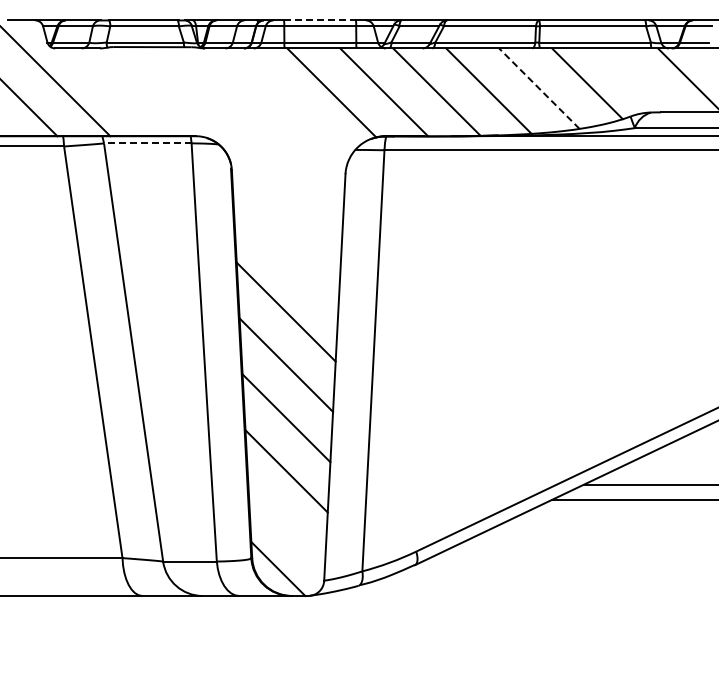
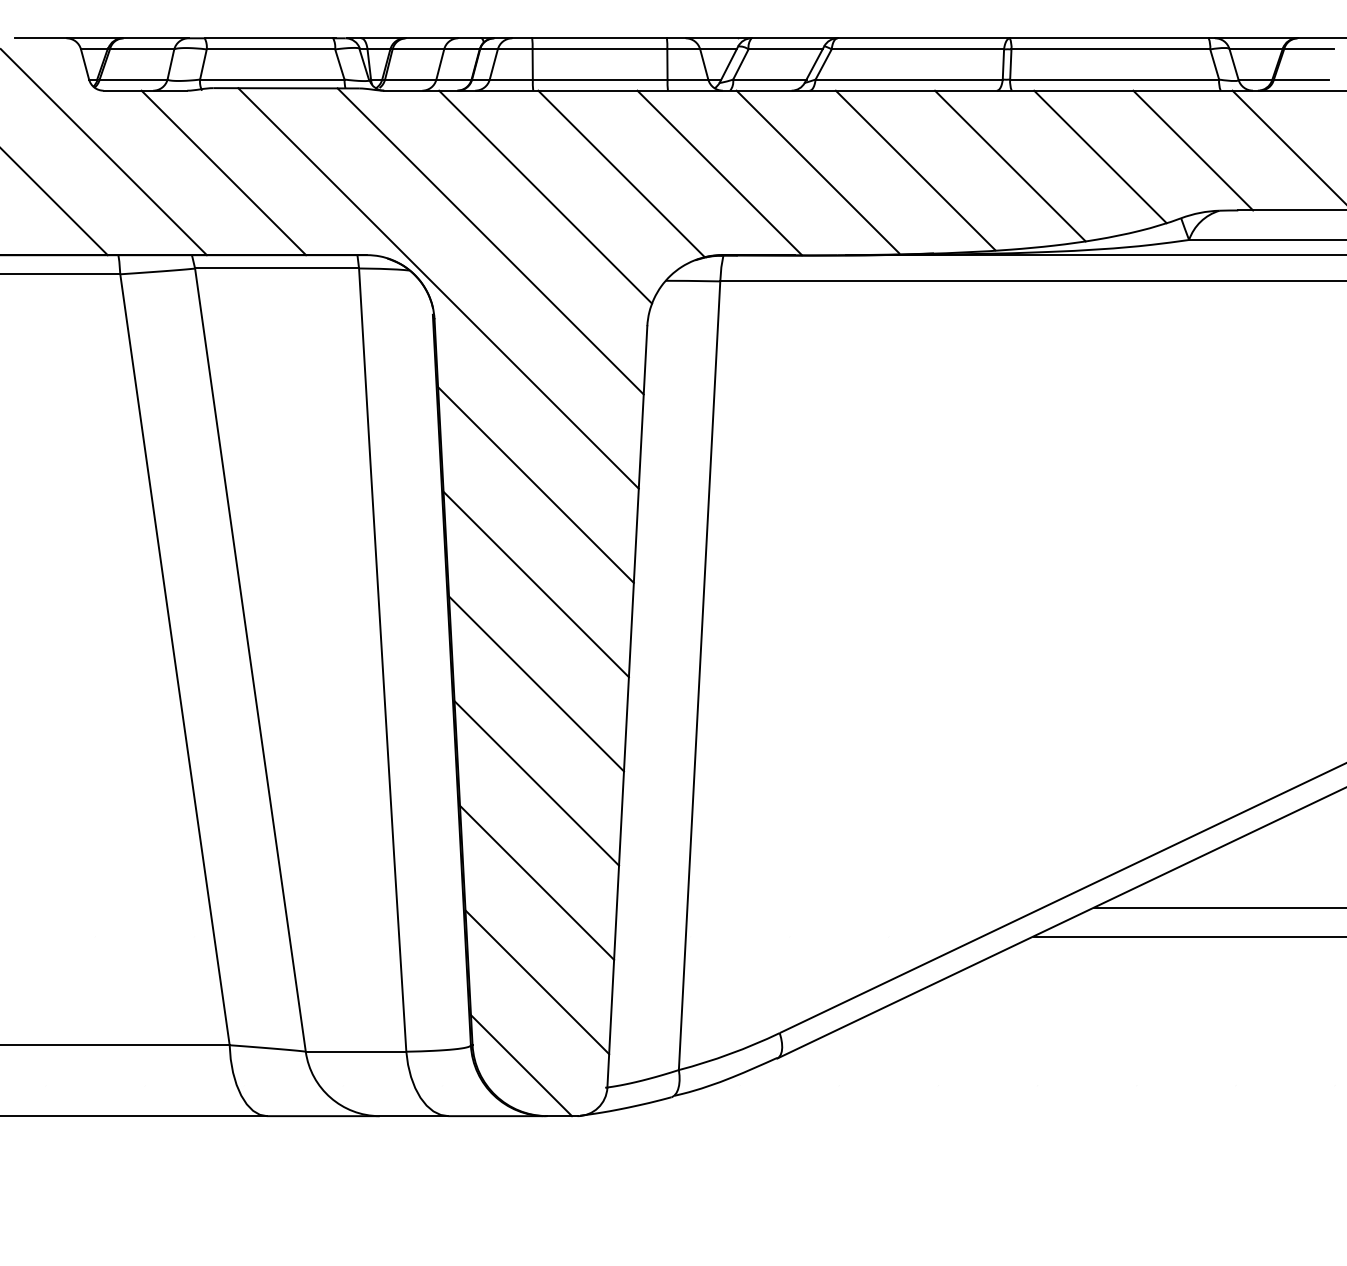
line: (320, 20) -> (600, 38), dashed -> solid
line: (637, 80) -> (1194, 150), added
line: (539, 88) -> (1010, 165), dashed -> solid
line: (119, 92) -> (224, 173), added
line: (291, 105) -> (546, 197), added
line: (261, 128) -> (489, 240), added
line: (147, 143) -> (276, 268), dashed -> solid
line: (233, 153) -> (437, 287), added
line: (285, 258) -> (534, 484), added
line: (286, 524) -> (536, 982), added

